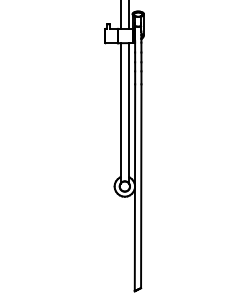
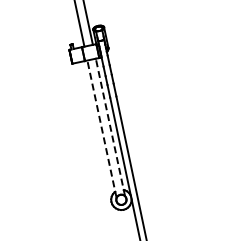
line: (129, 112) -> (110, 126), solid -> dashed
line: (120, 113) -> (101, 129), solid -> dashed

